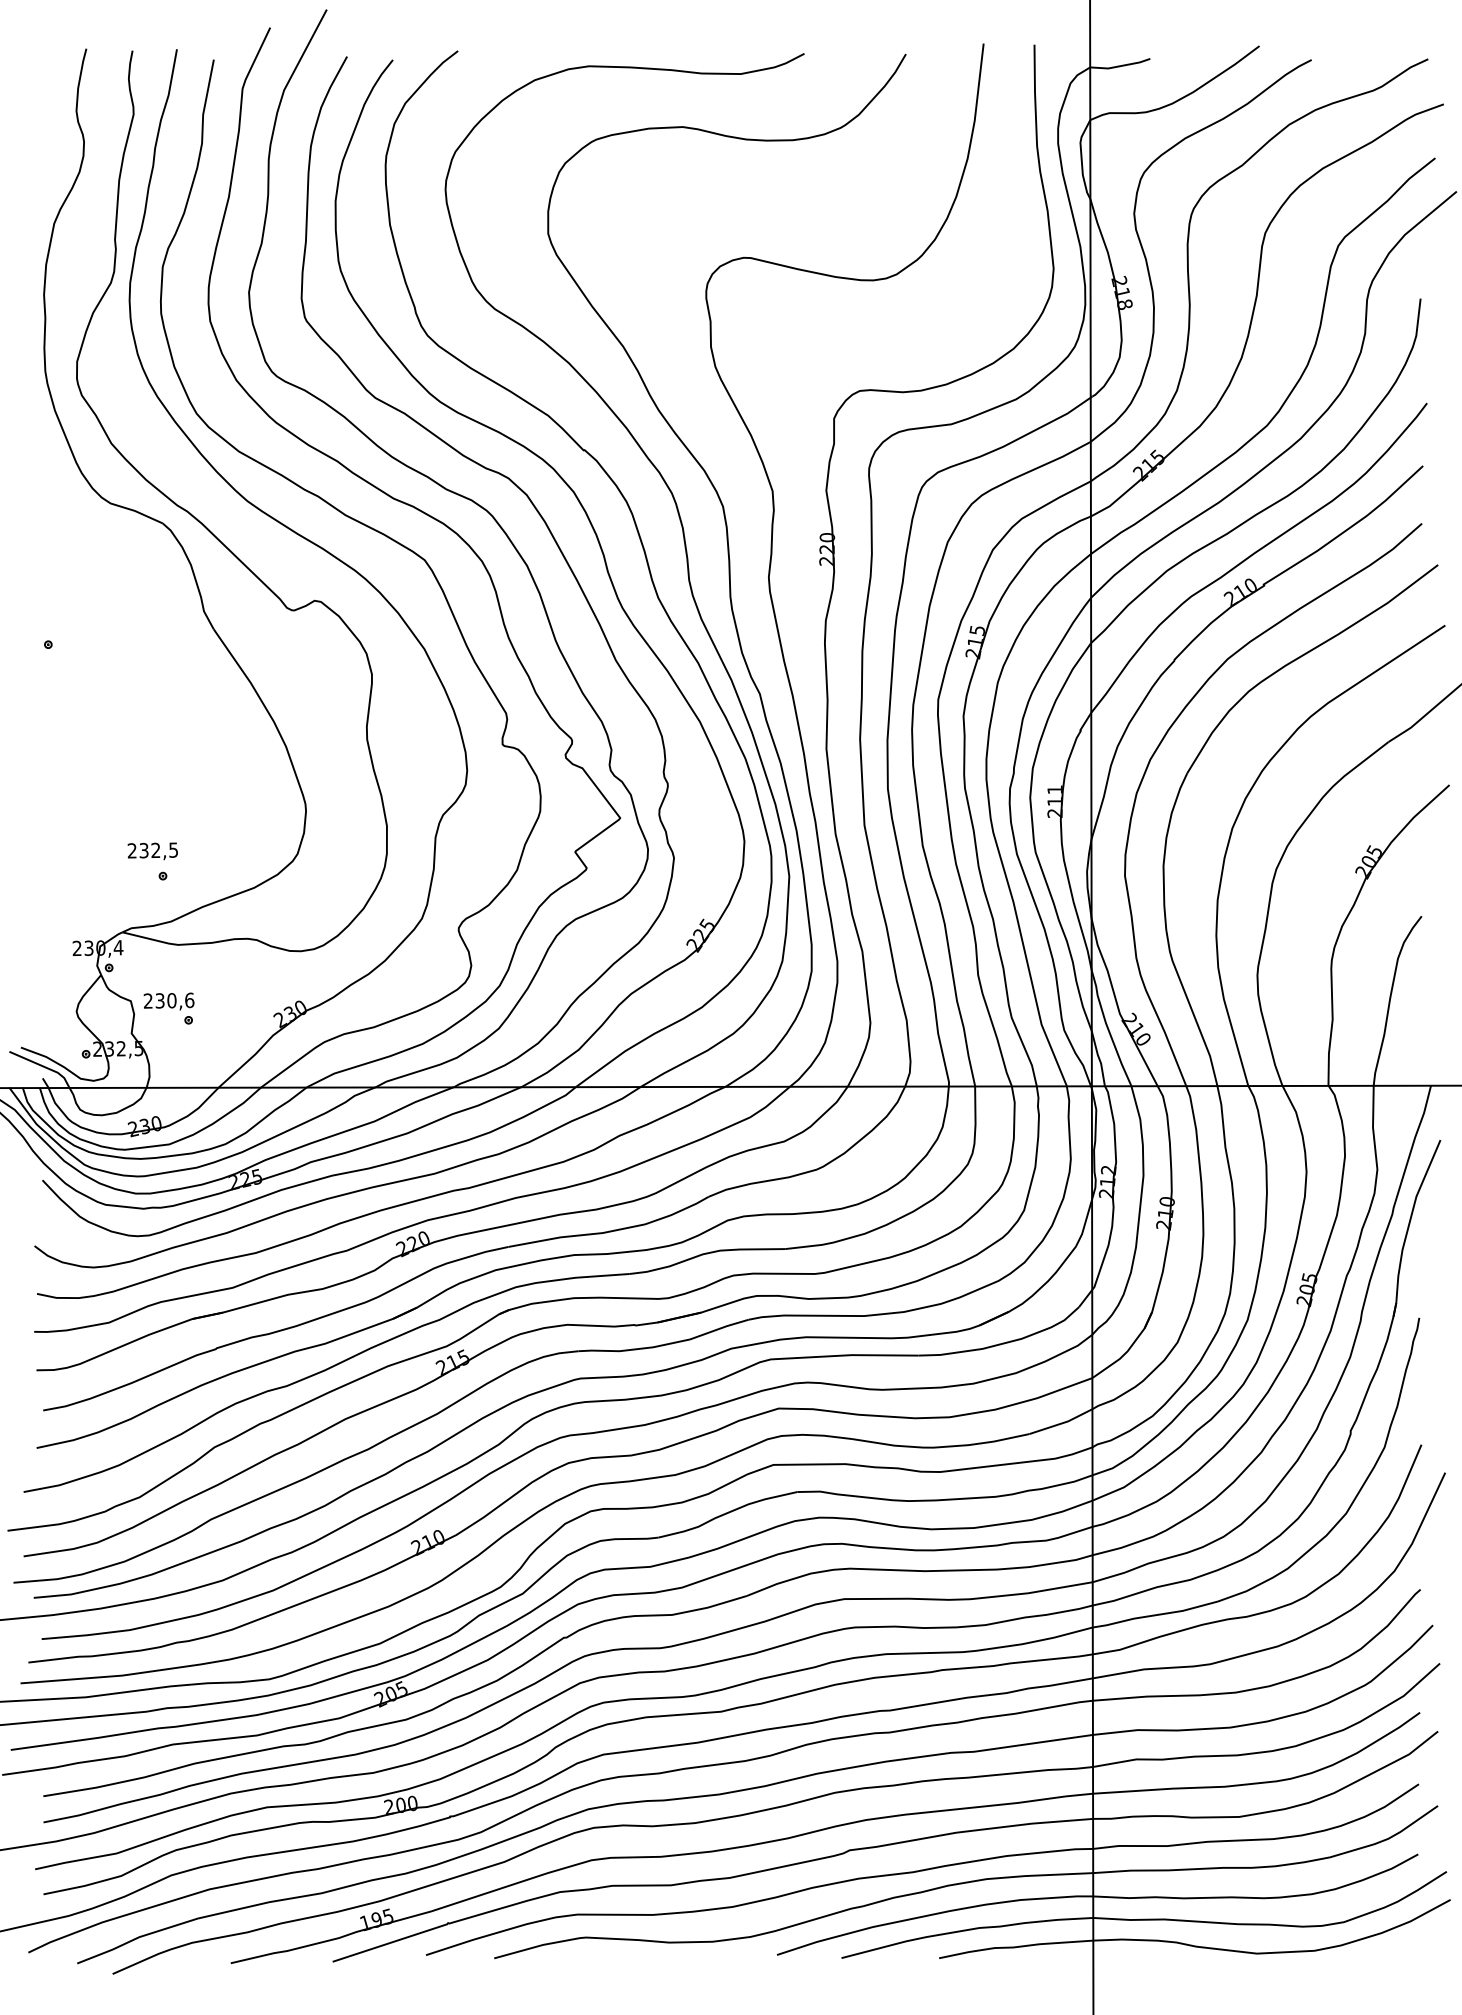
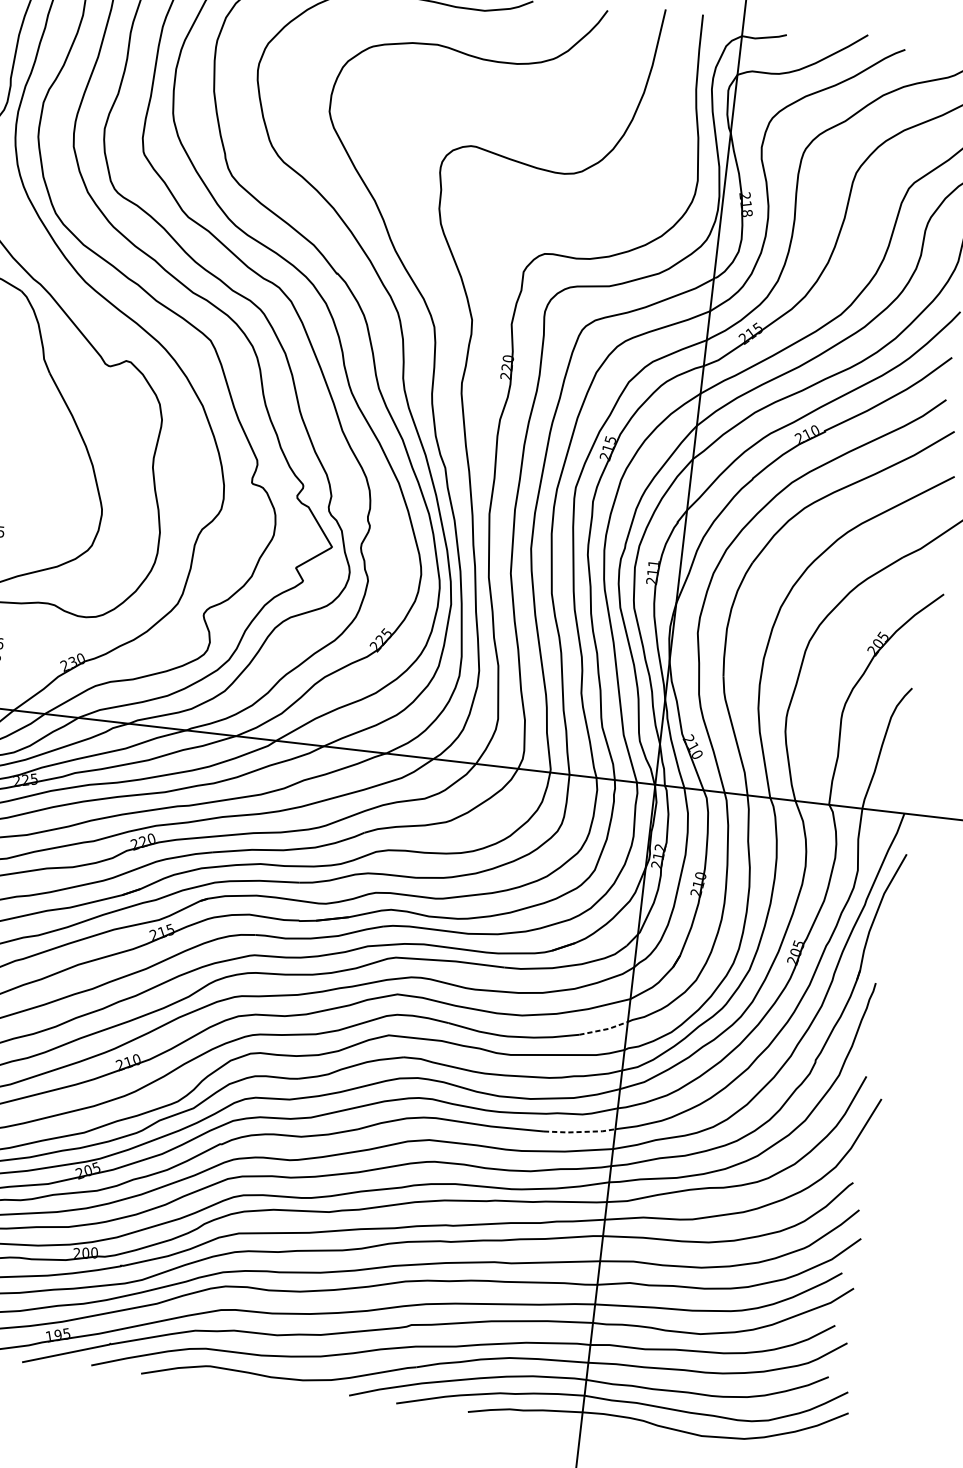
line: (1062, 1423) -> (604, 1029), solid -> dashed
line: (1045, 1564) -> (580, 1131), solid -> dashed

